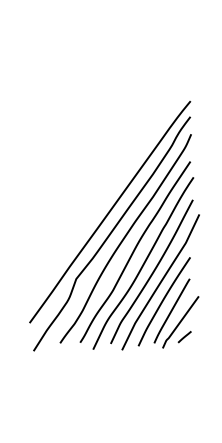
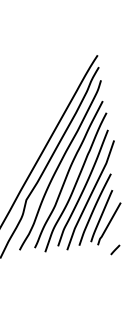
line: (184, 337) -> (115, 250), moved

